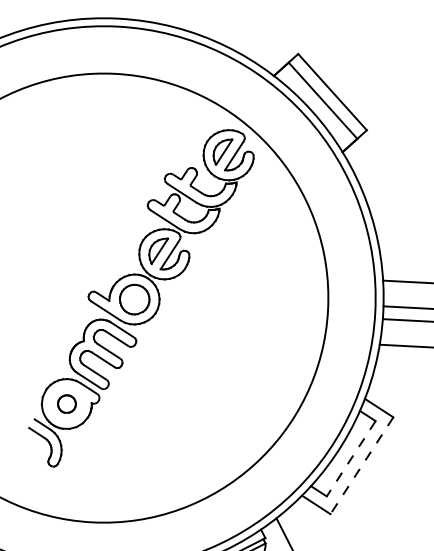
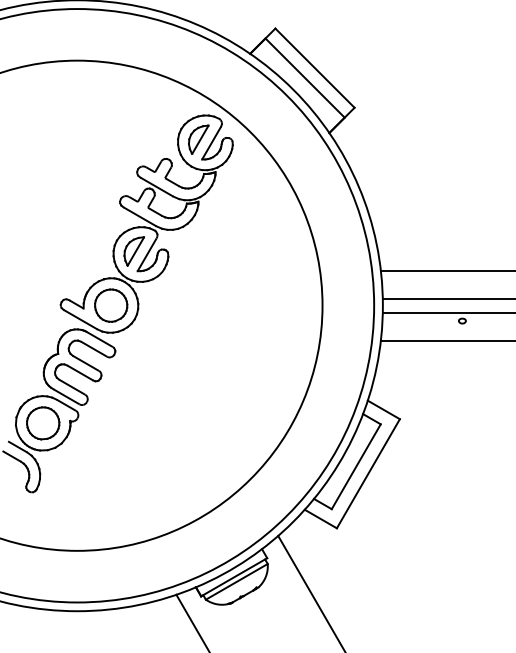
part: (67, 404) -> (43, 423), size x1.67
line: (351, 458) -> (356, 466), dashed -> solid
line: (362, 465) -> (368, 473), dashed -> solid

